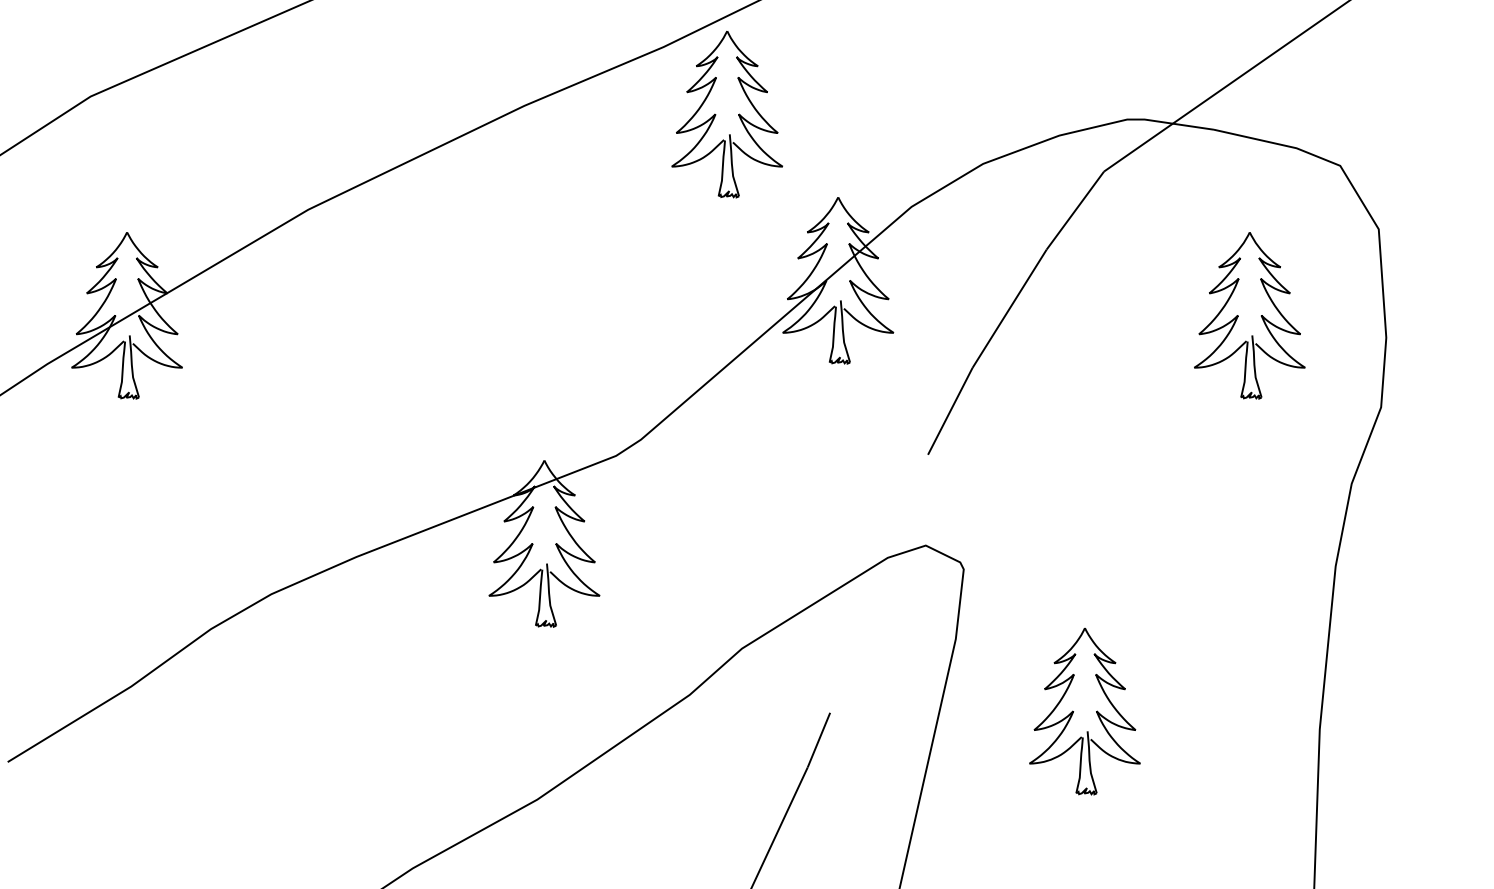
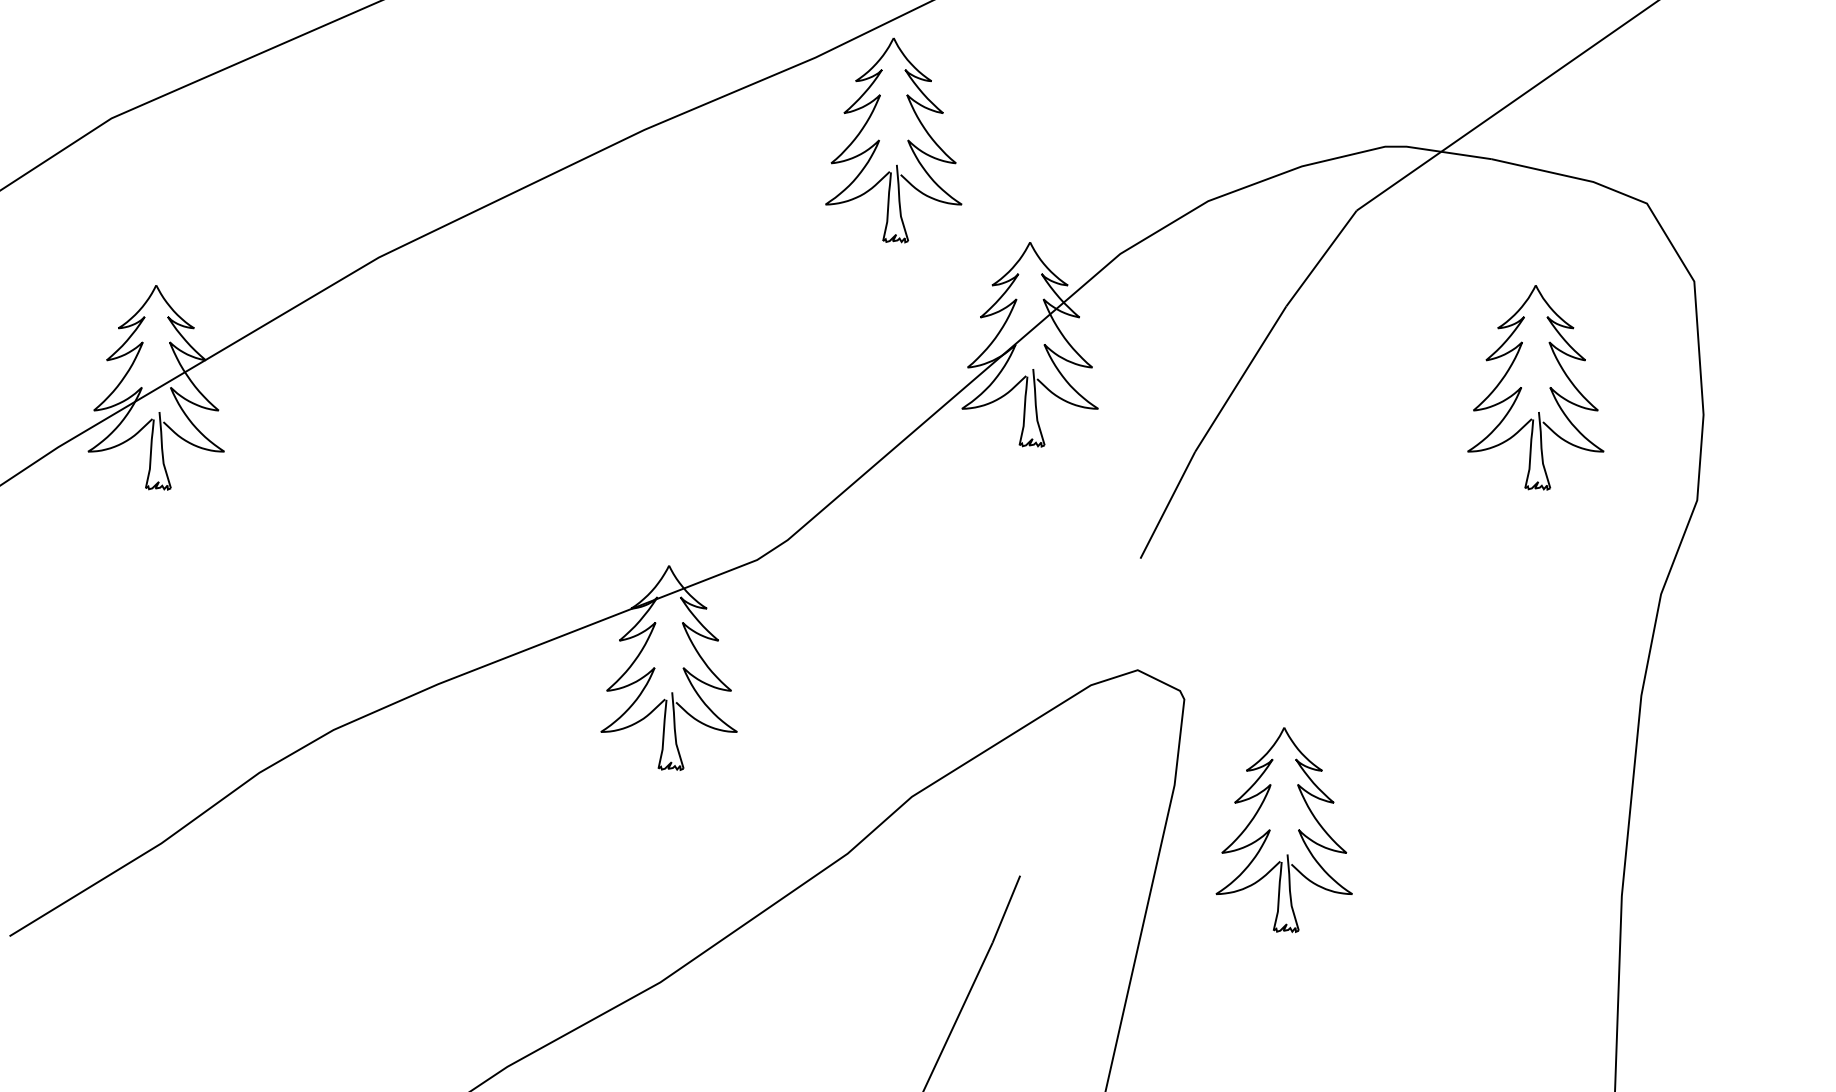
part: (1073, 711) -> (1270, 829), moved

